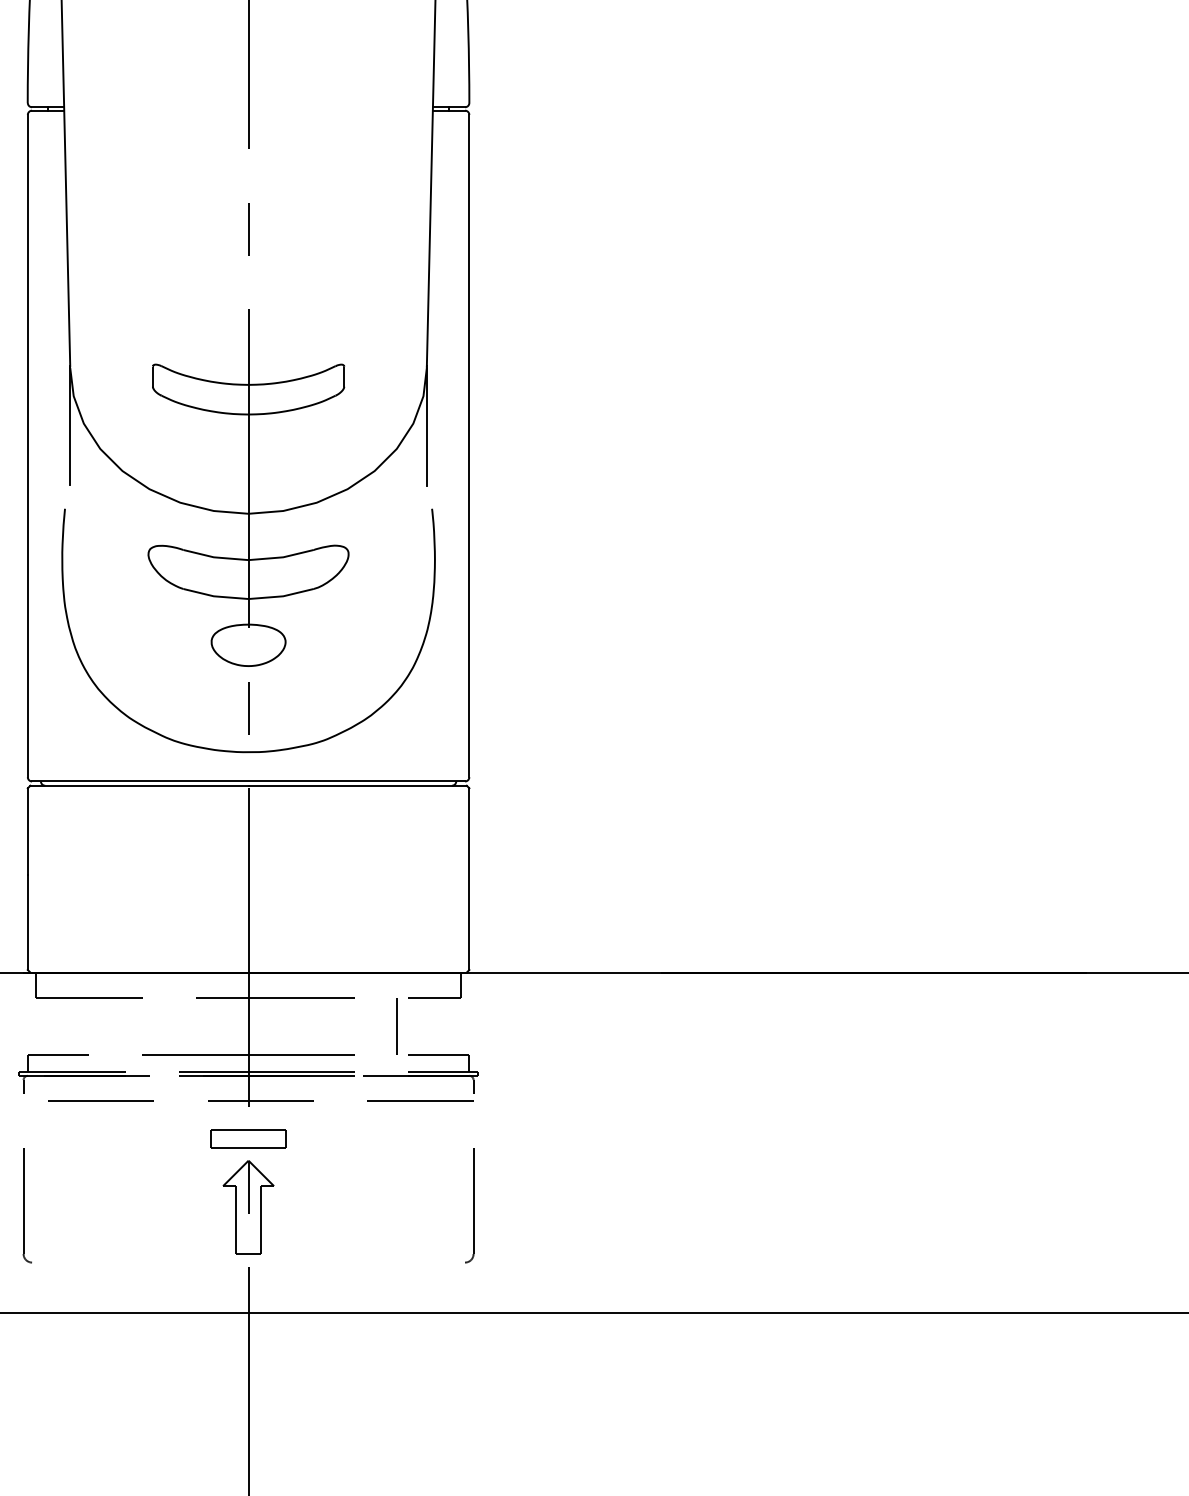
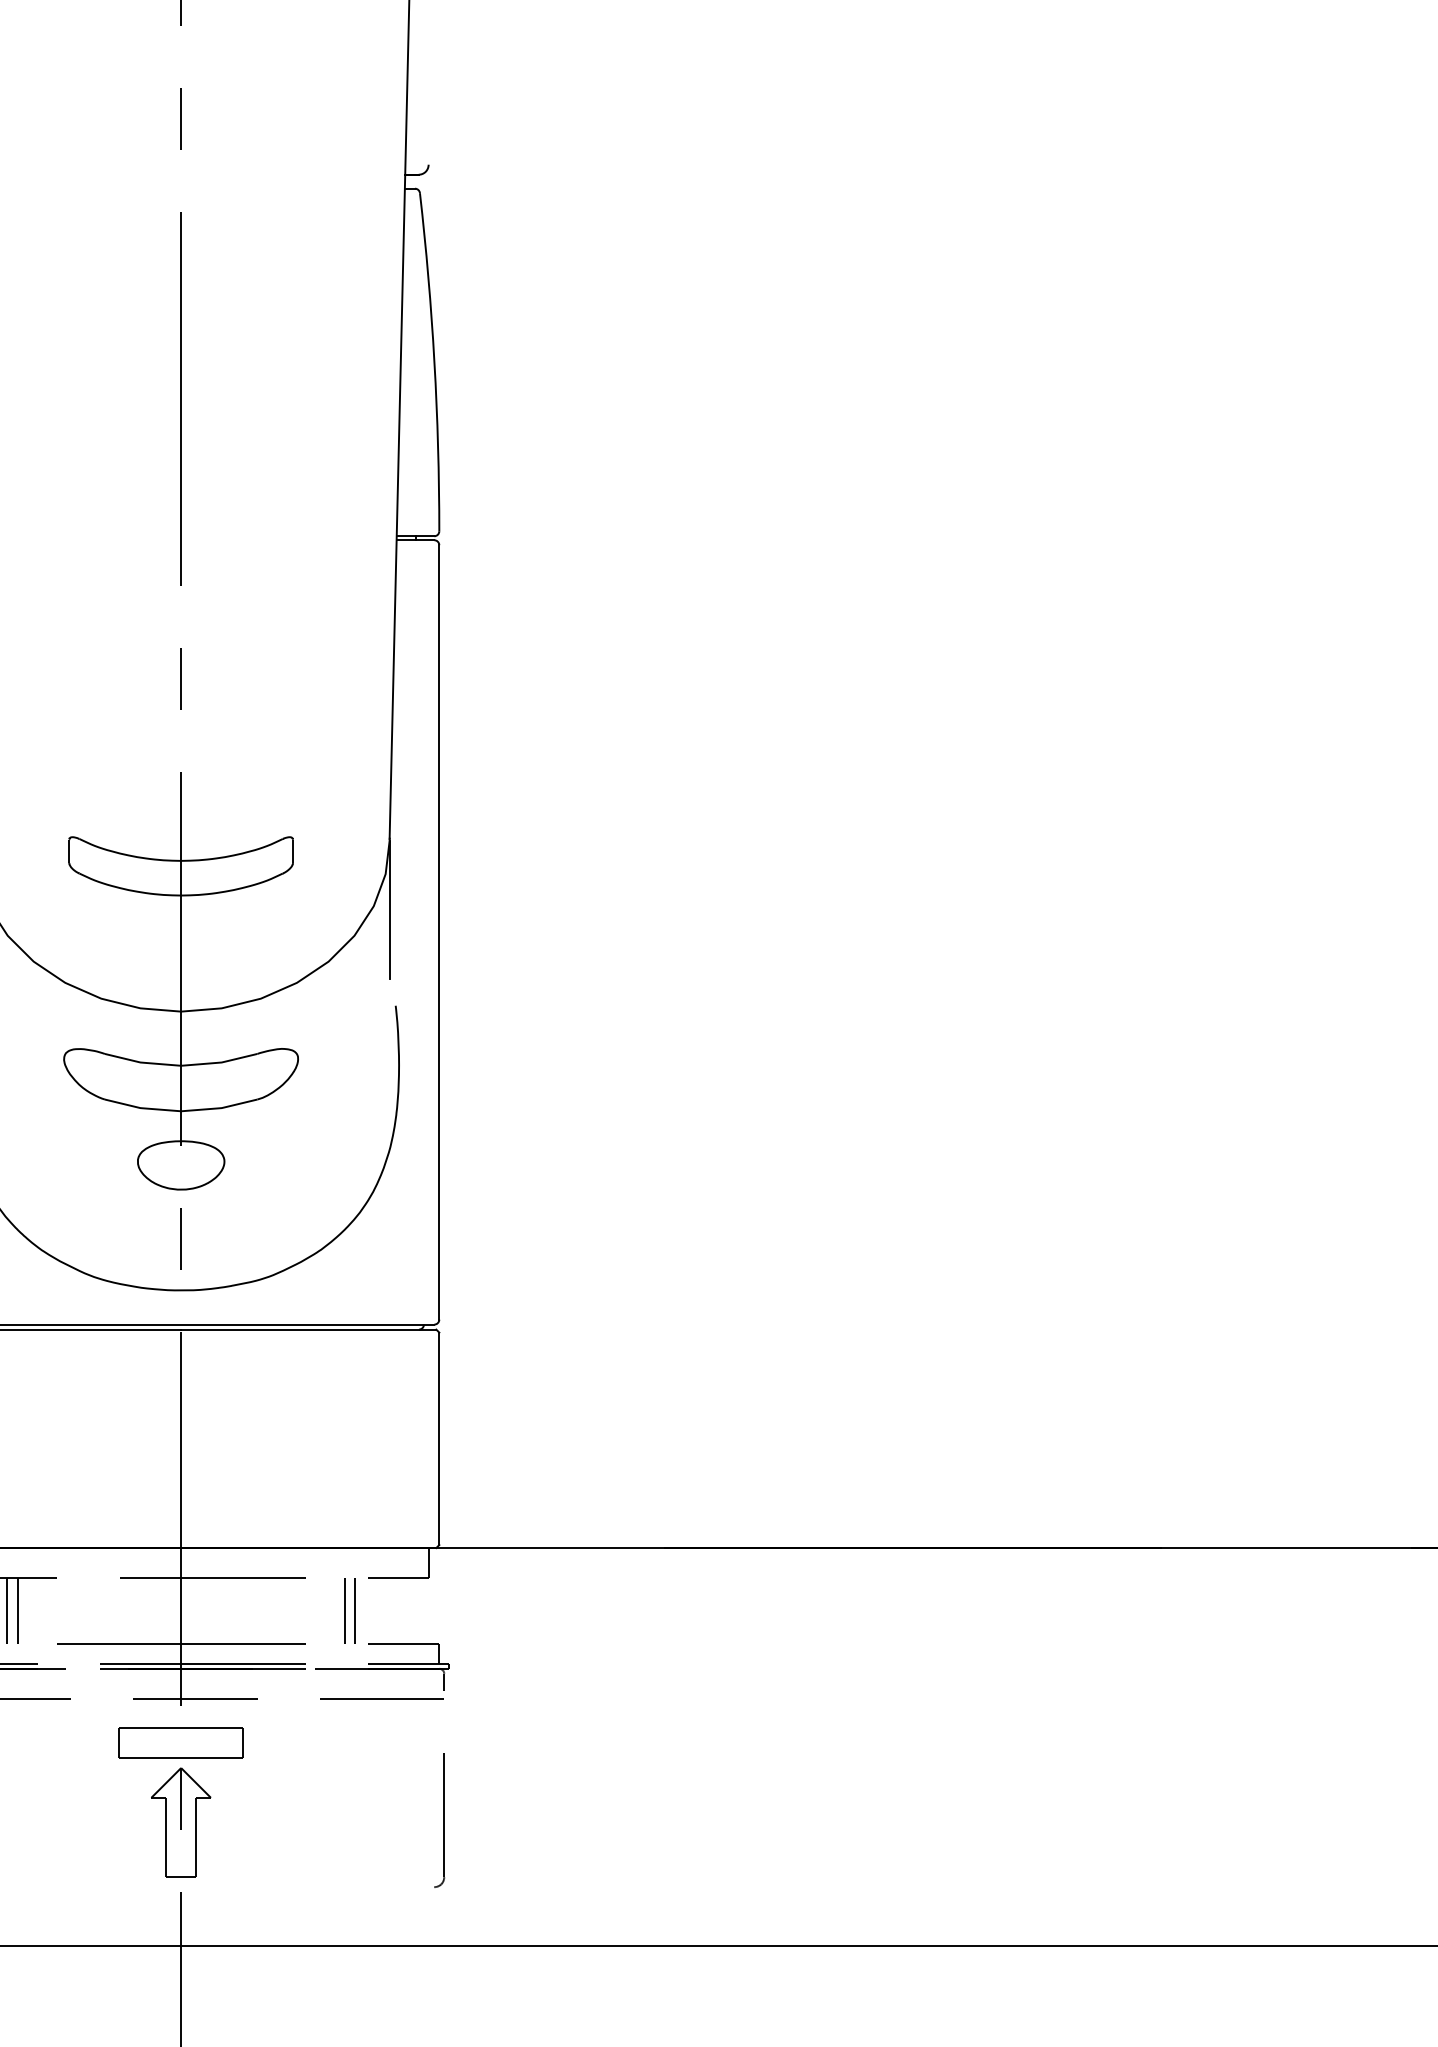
line: (100, 1025) -> (7, 1610), added
line: (108, 1025) -> (17, 1610), added
line: (388, 1025) -> (344, 1610), added
part: (248, 1138) -> (180, 1742), size x1.43

